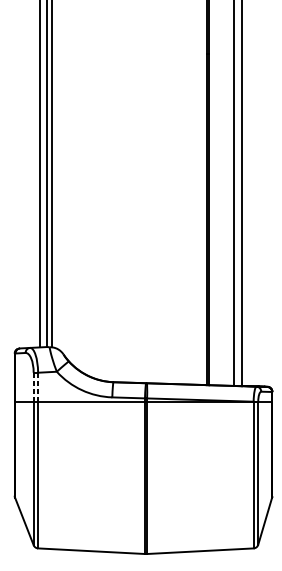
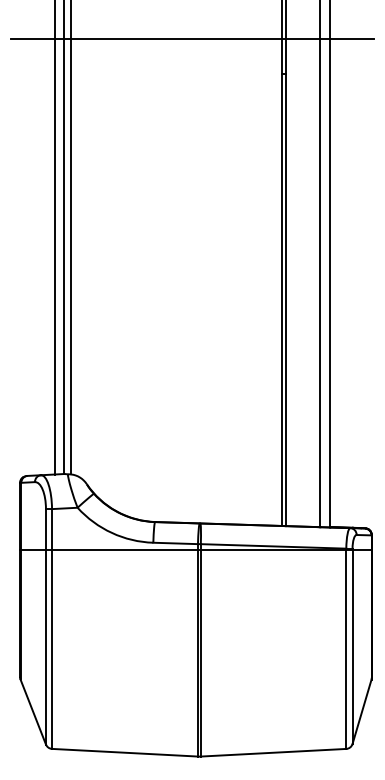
line: (141, 28) -> (192, 39), added
line: (38, 386) -> (52, 528), dashed -> solid
line: (33, 387) -> (45, 529), dashed -> solid

